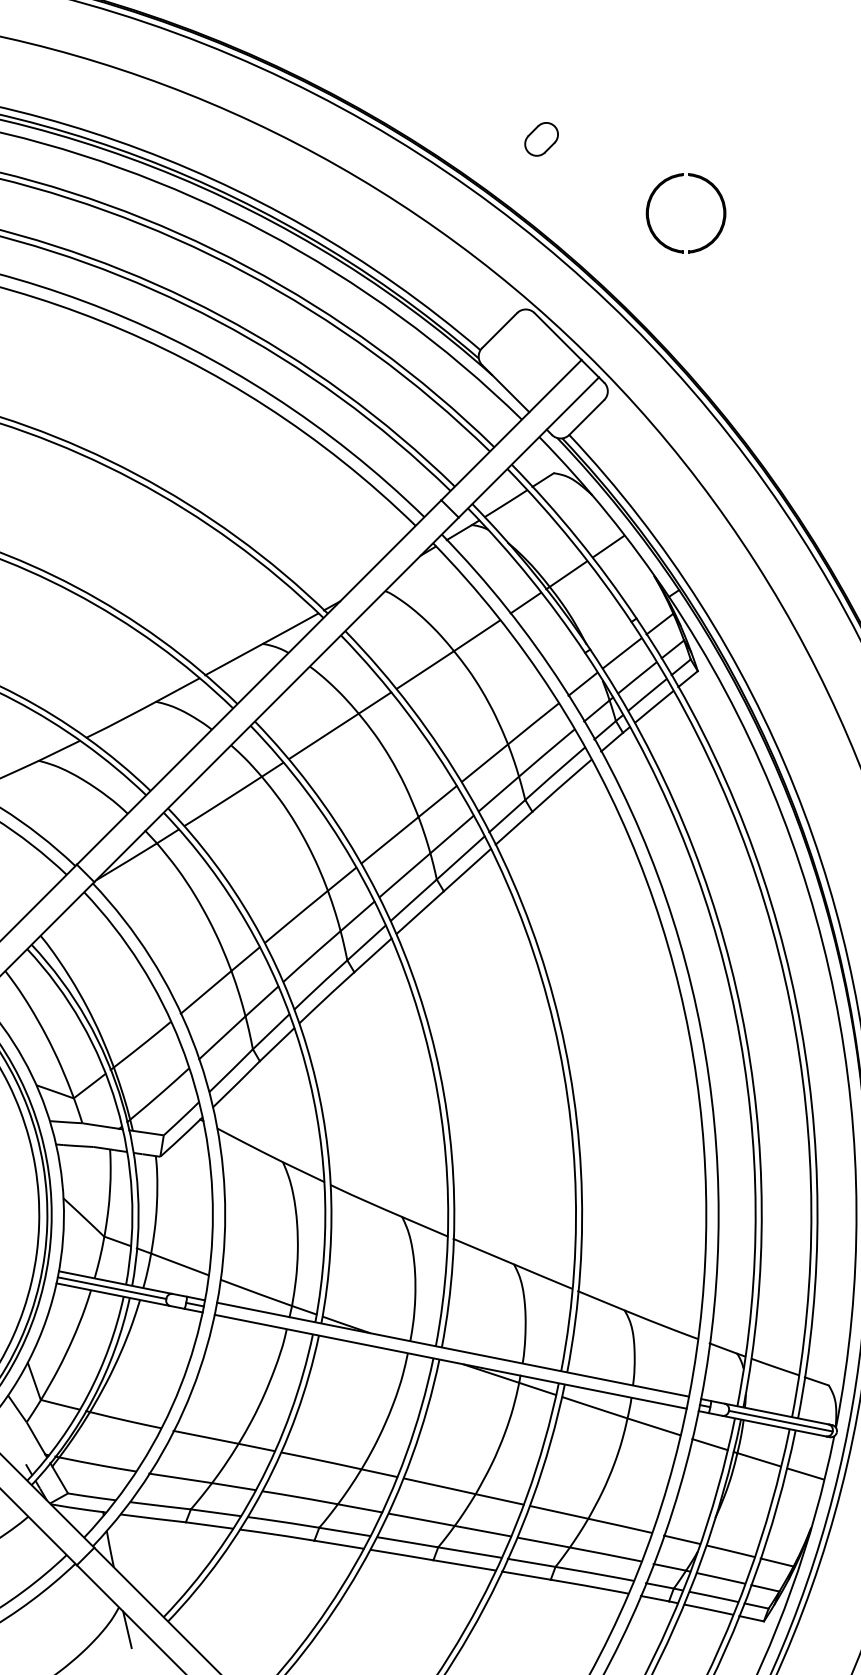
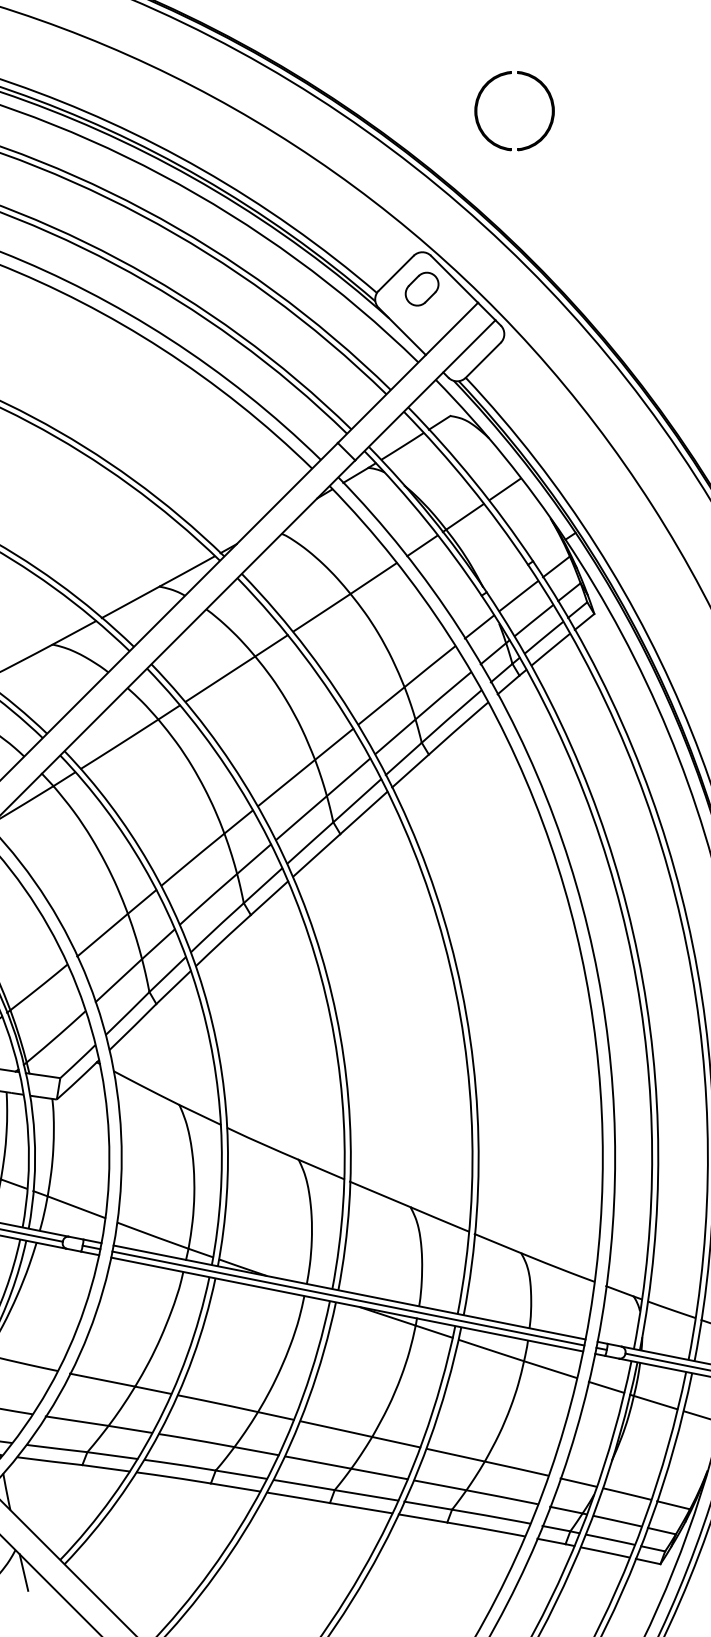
part: (541, 139) -> (422, 289), moved
part: (652, 228) -> (481, 126), moved
line: (451, 1355) -> (348, 1298), added

